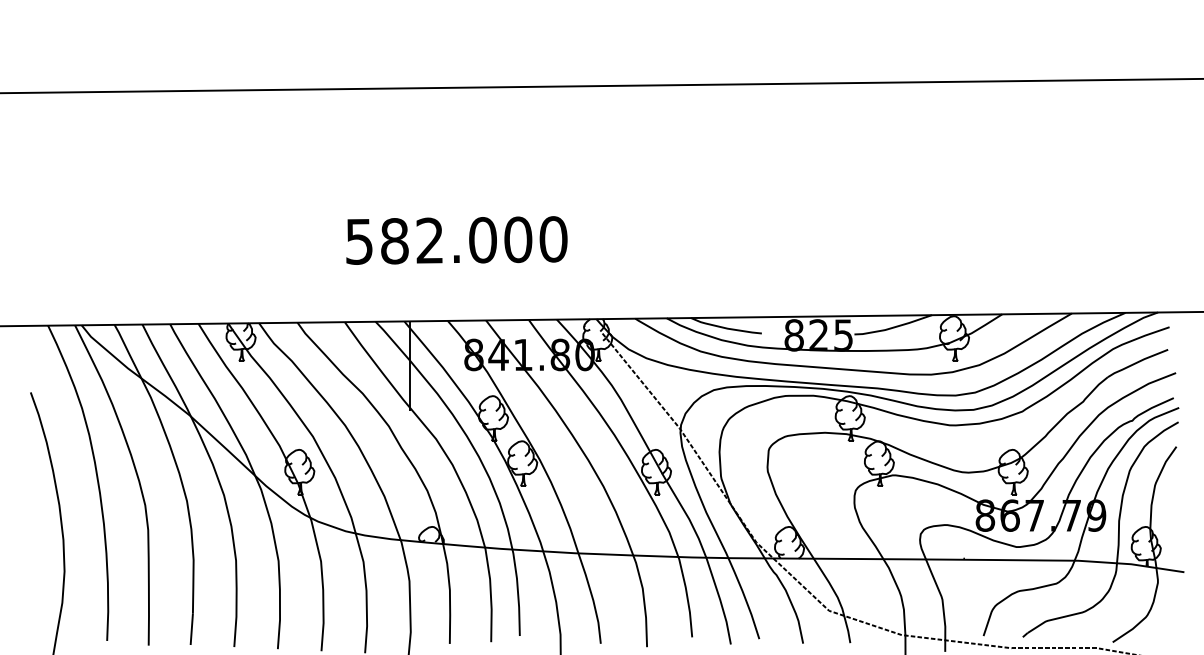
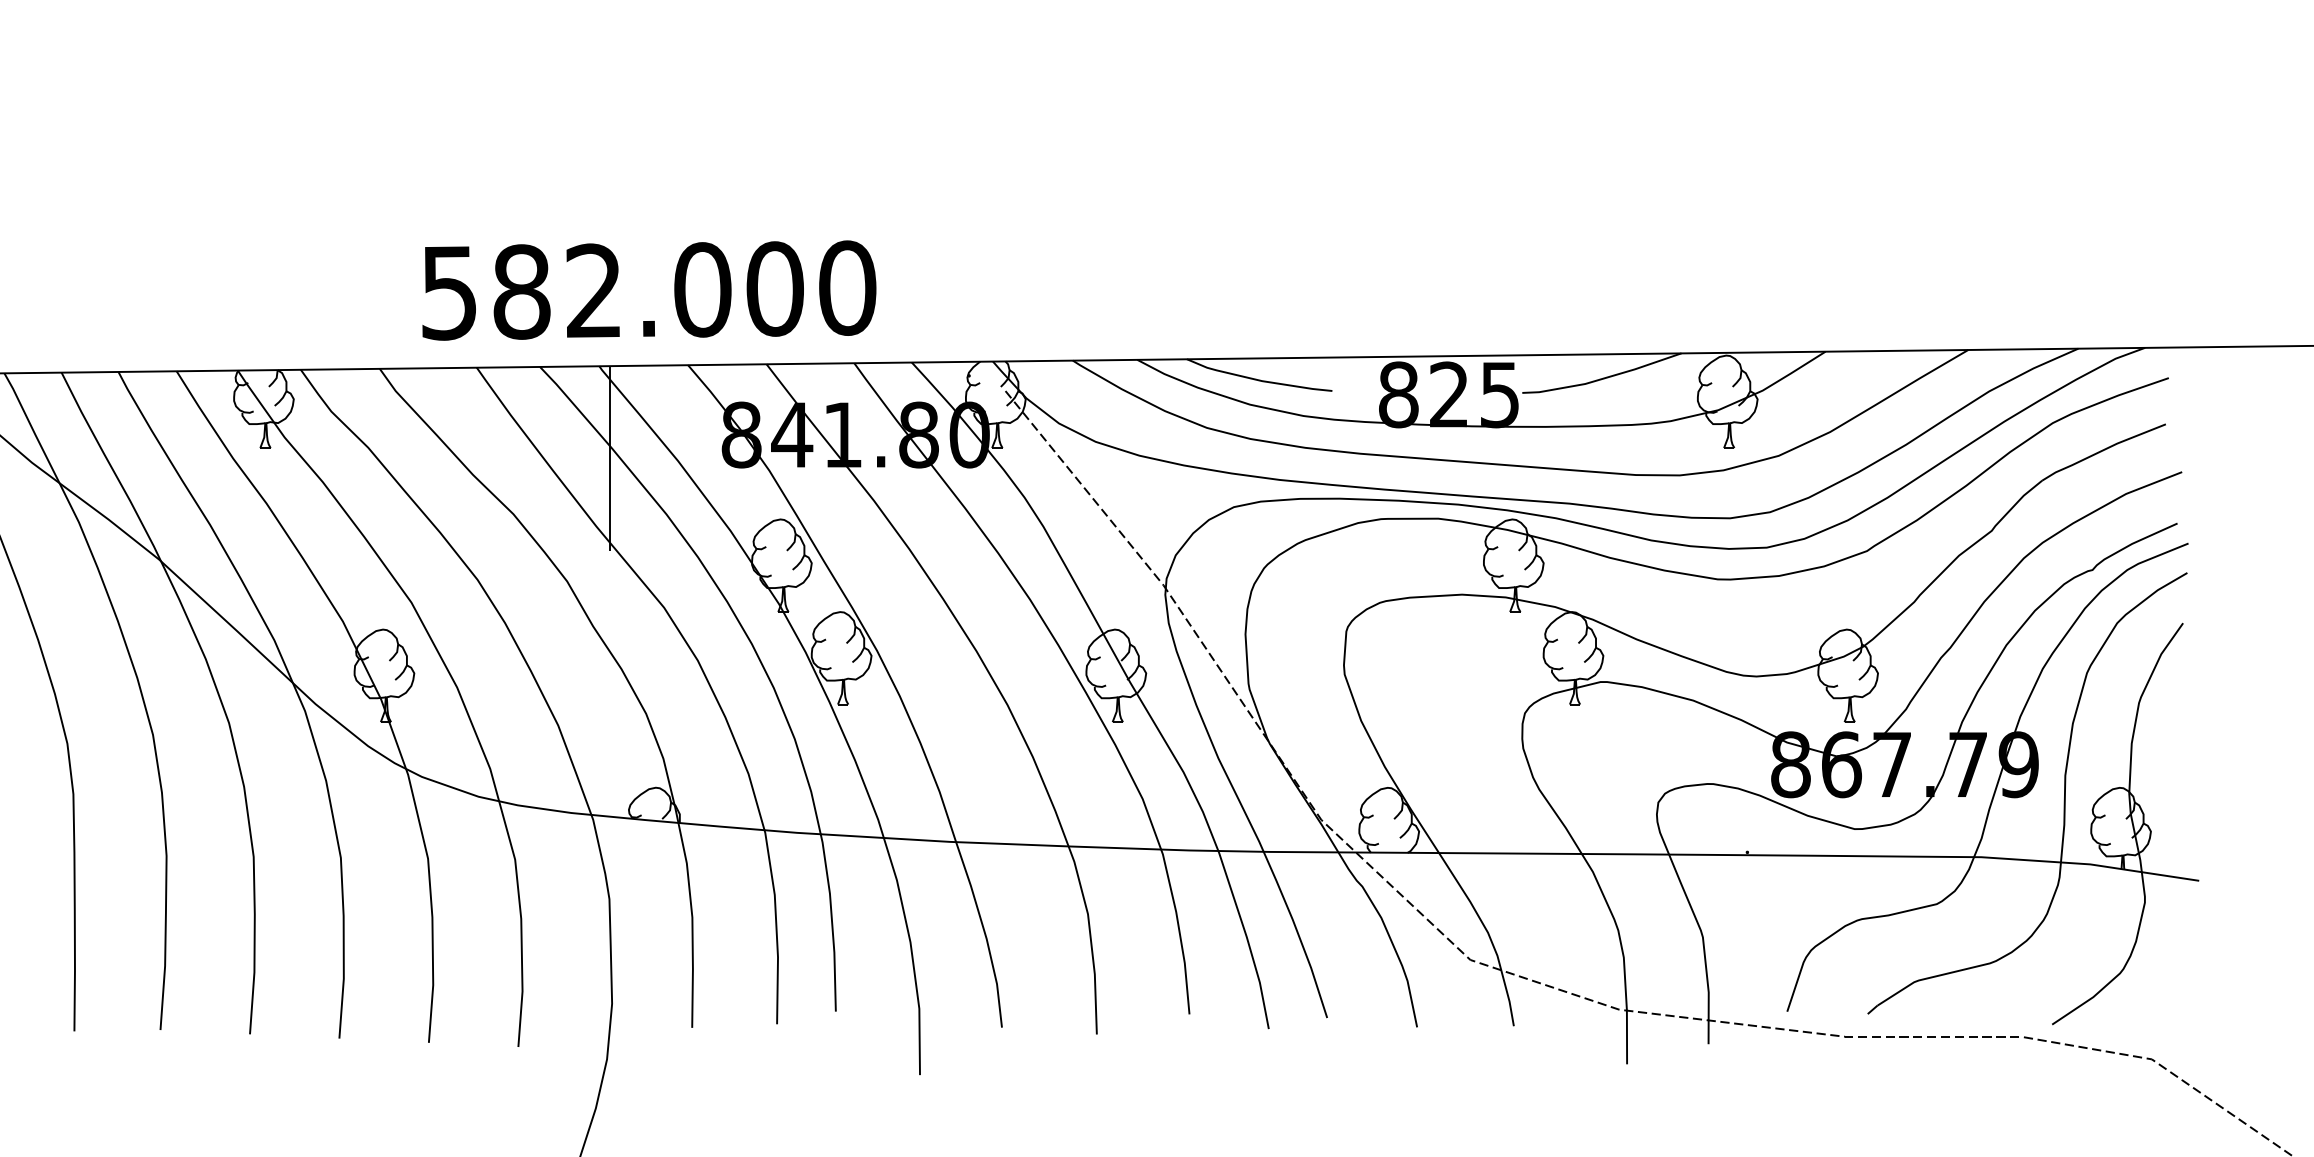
text: (456, 240) -> (648, 290), moved

